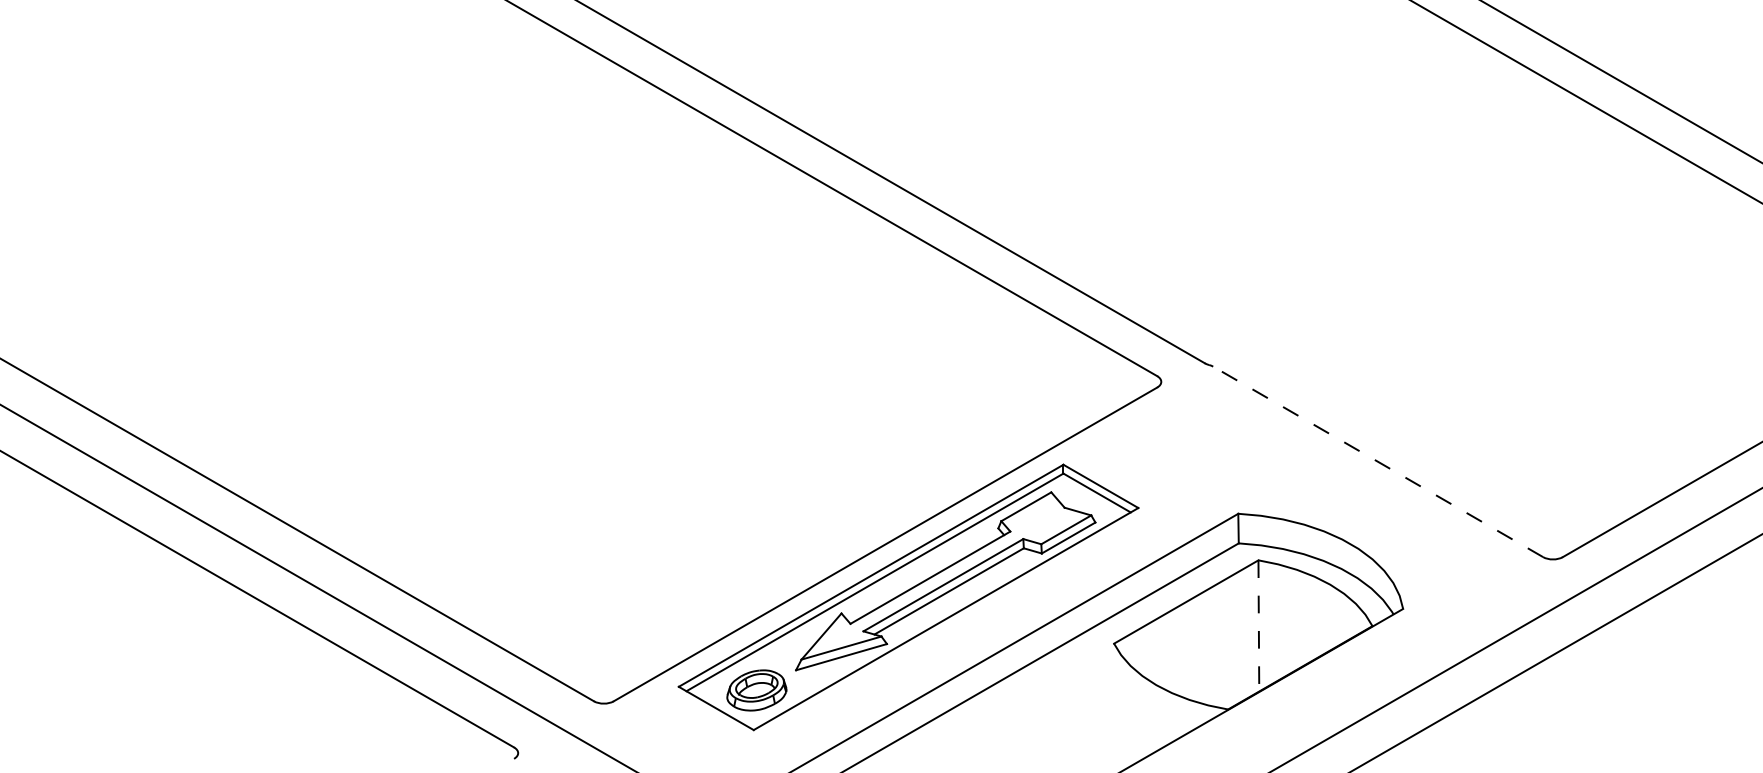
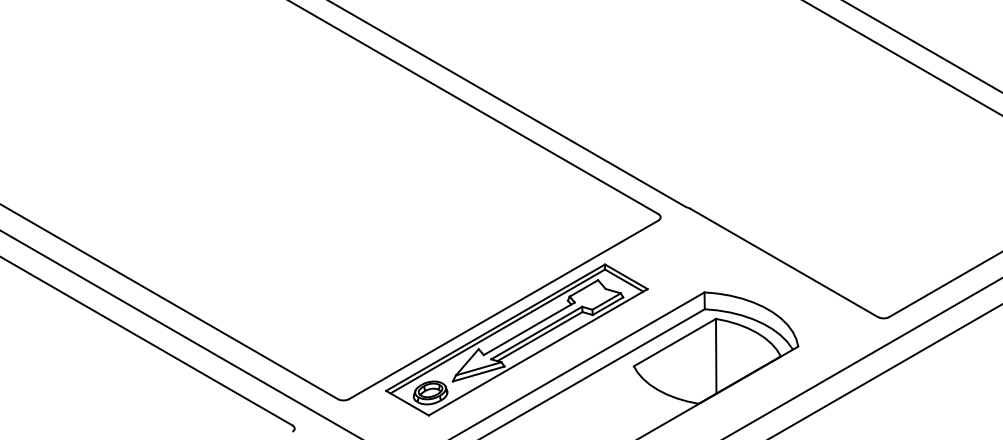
line: (1377, 461) -> (783, 262), dashed -> solid
line: (1259, 626) -> (716, 356), dashed -> solid

